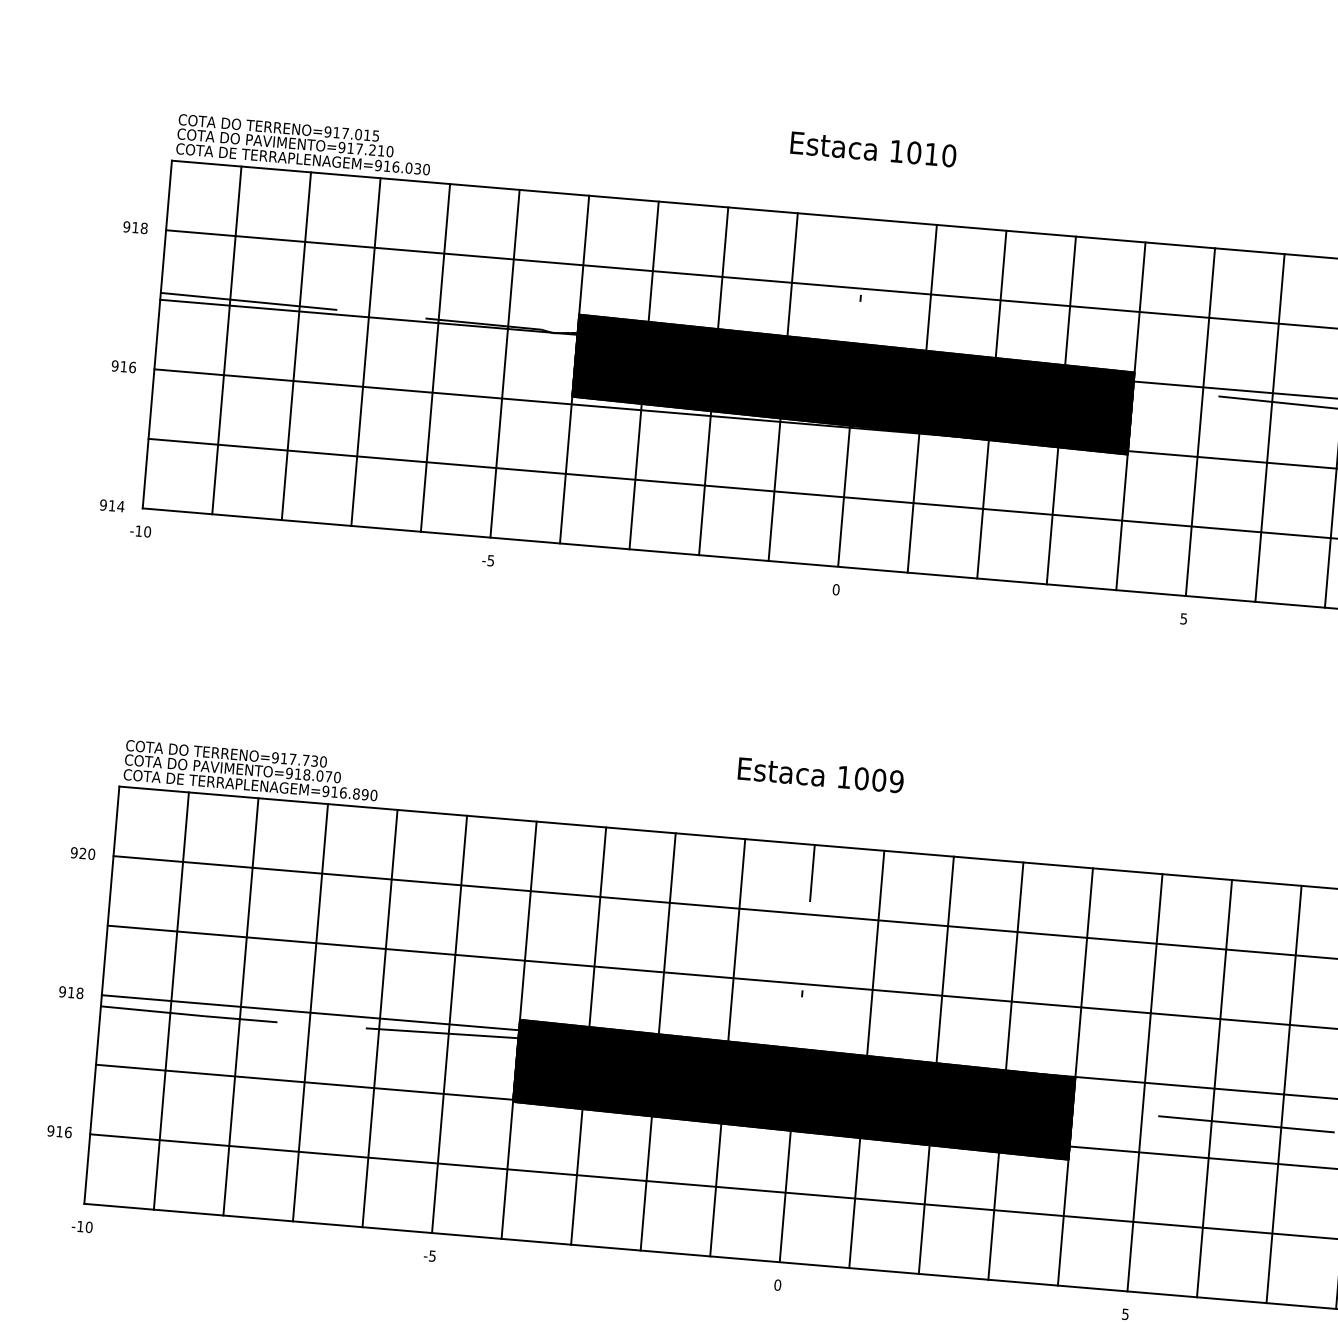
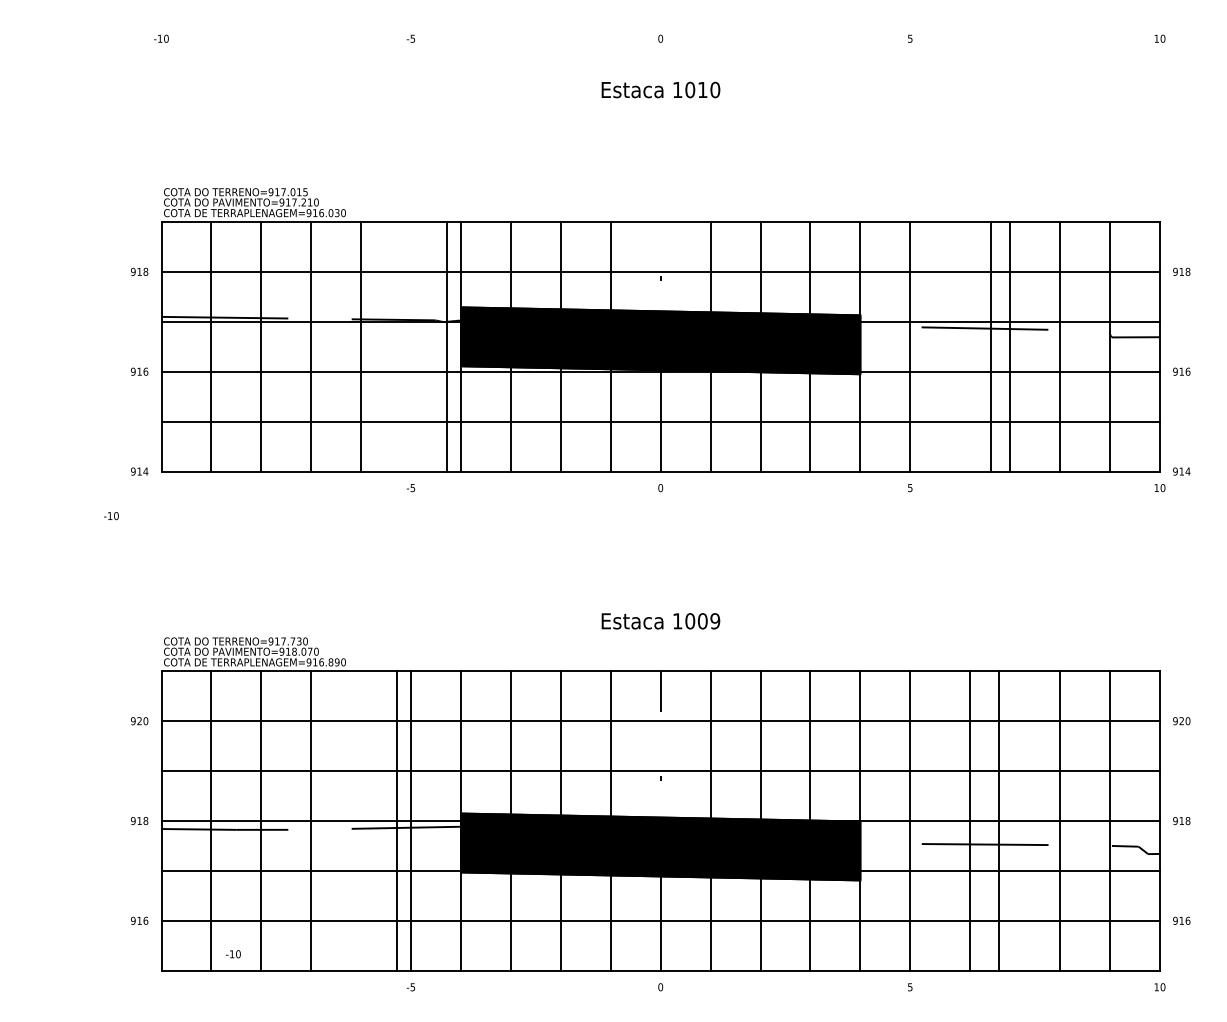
text: (872, 148) -> (660, 89), moved
line: (505, 363) -> (447, 346), moved
line: (1270, 427) -> (991, 346), moved
text: (140, 531) -> (111, 516), moved
line: (380, 1017) -> (397, 820), moved
line: (1214, 1087) -> (999, 820), moved
line: (1284, 1093) -> (970, 820), moved
text: (82, 1227) -> (233, 954), moved

